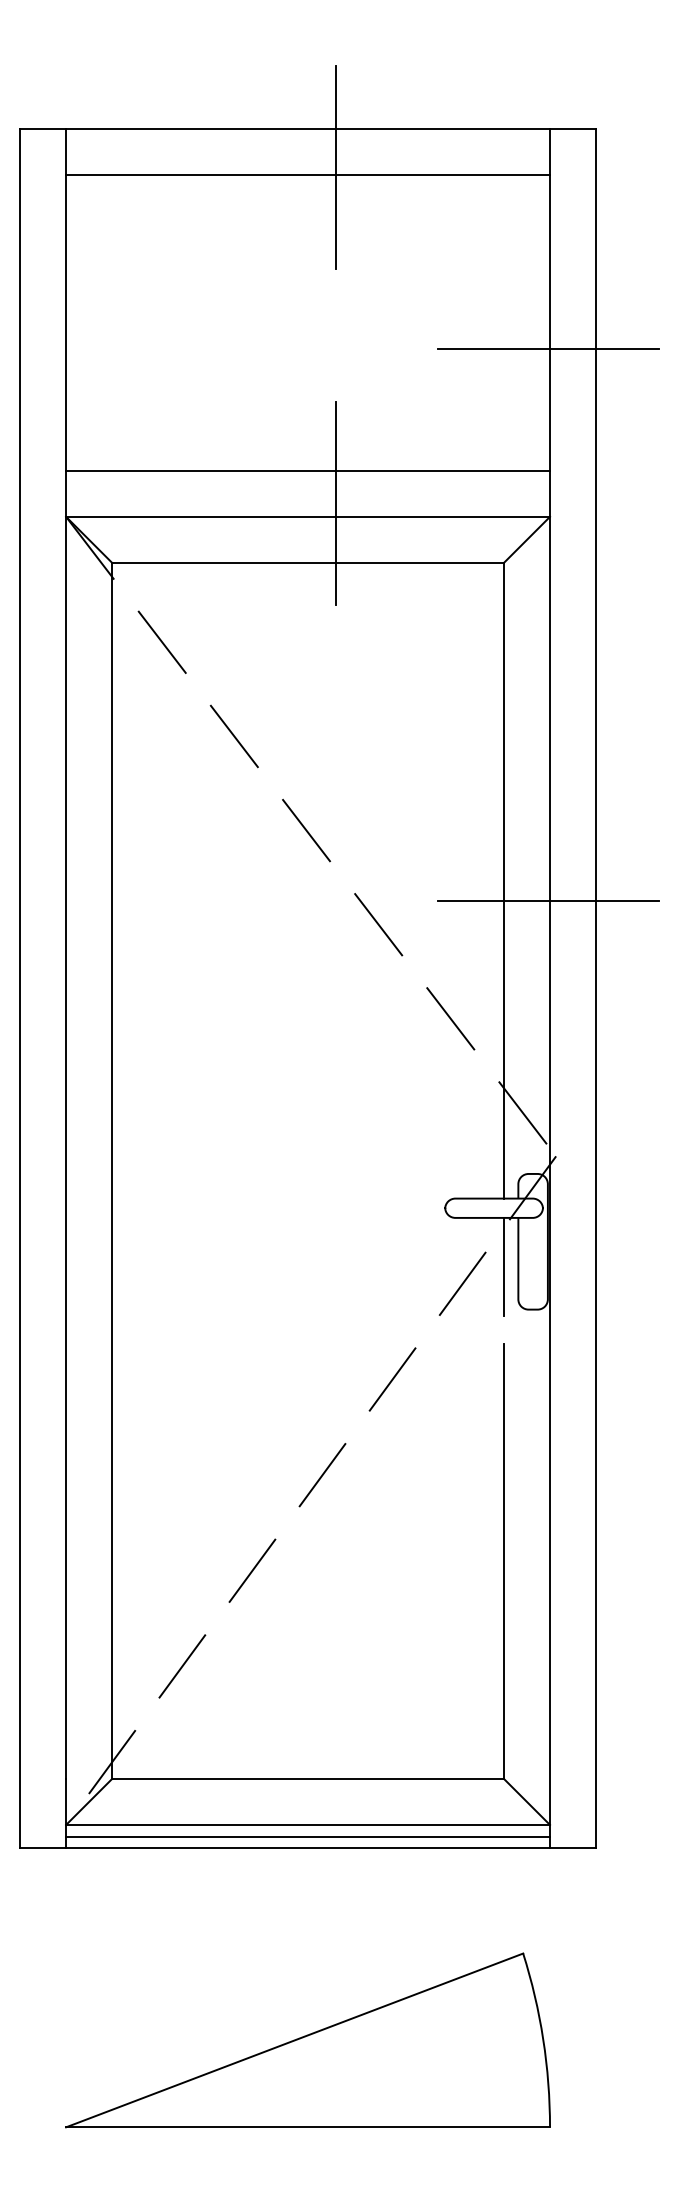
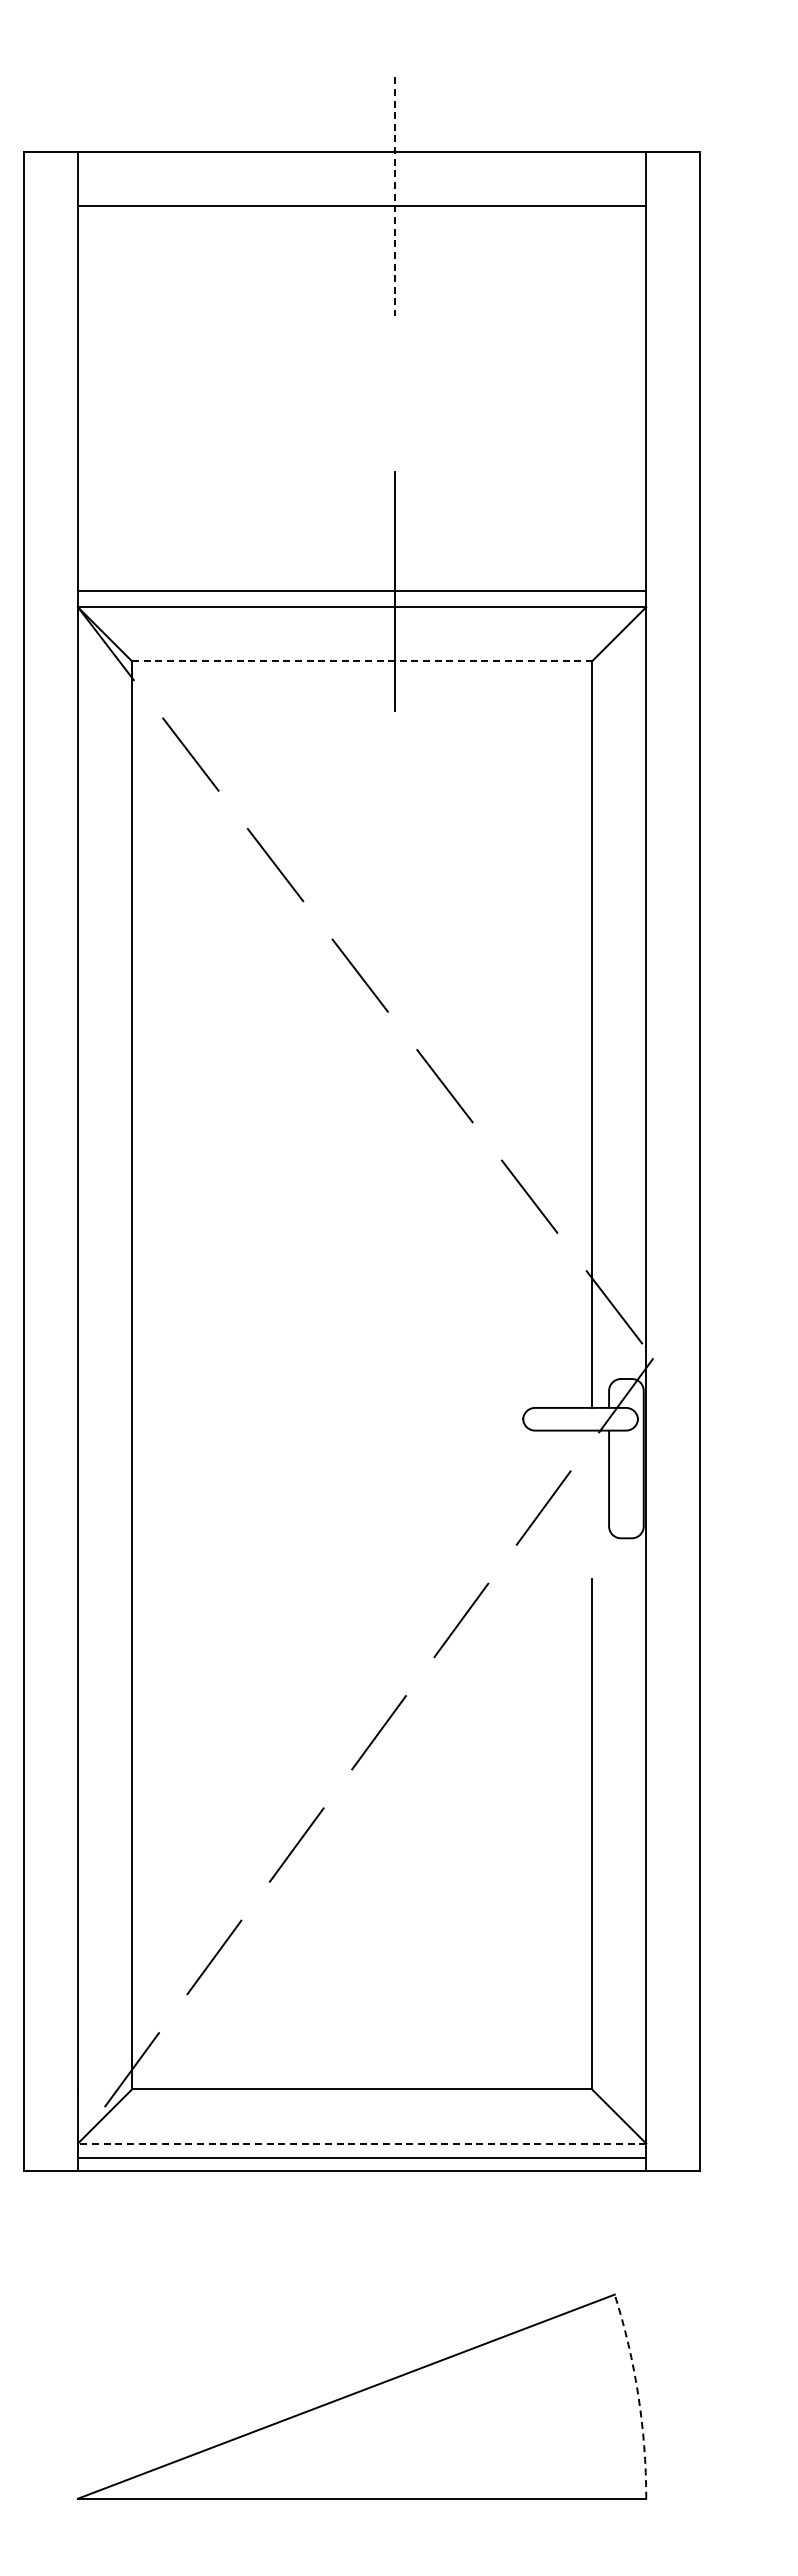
line: (336, 168) -> (395, 197), solid -> dashed
line: (548, 348) -> (644, 409), removed
line: (307, 471) -> (361, 591), moved
line: (308, 563) -> (362, 661), solid -> dashed
line: (548, 901) -> (644, 1058), removed
line: (504, 1266) -> (592, 1487), removed
line: (307, 1824) -> (361, 2143), solid -> dashed
arc: (543, 2039) -> (638, 2395), solid -> dashed

